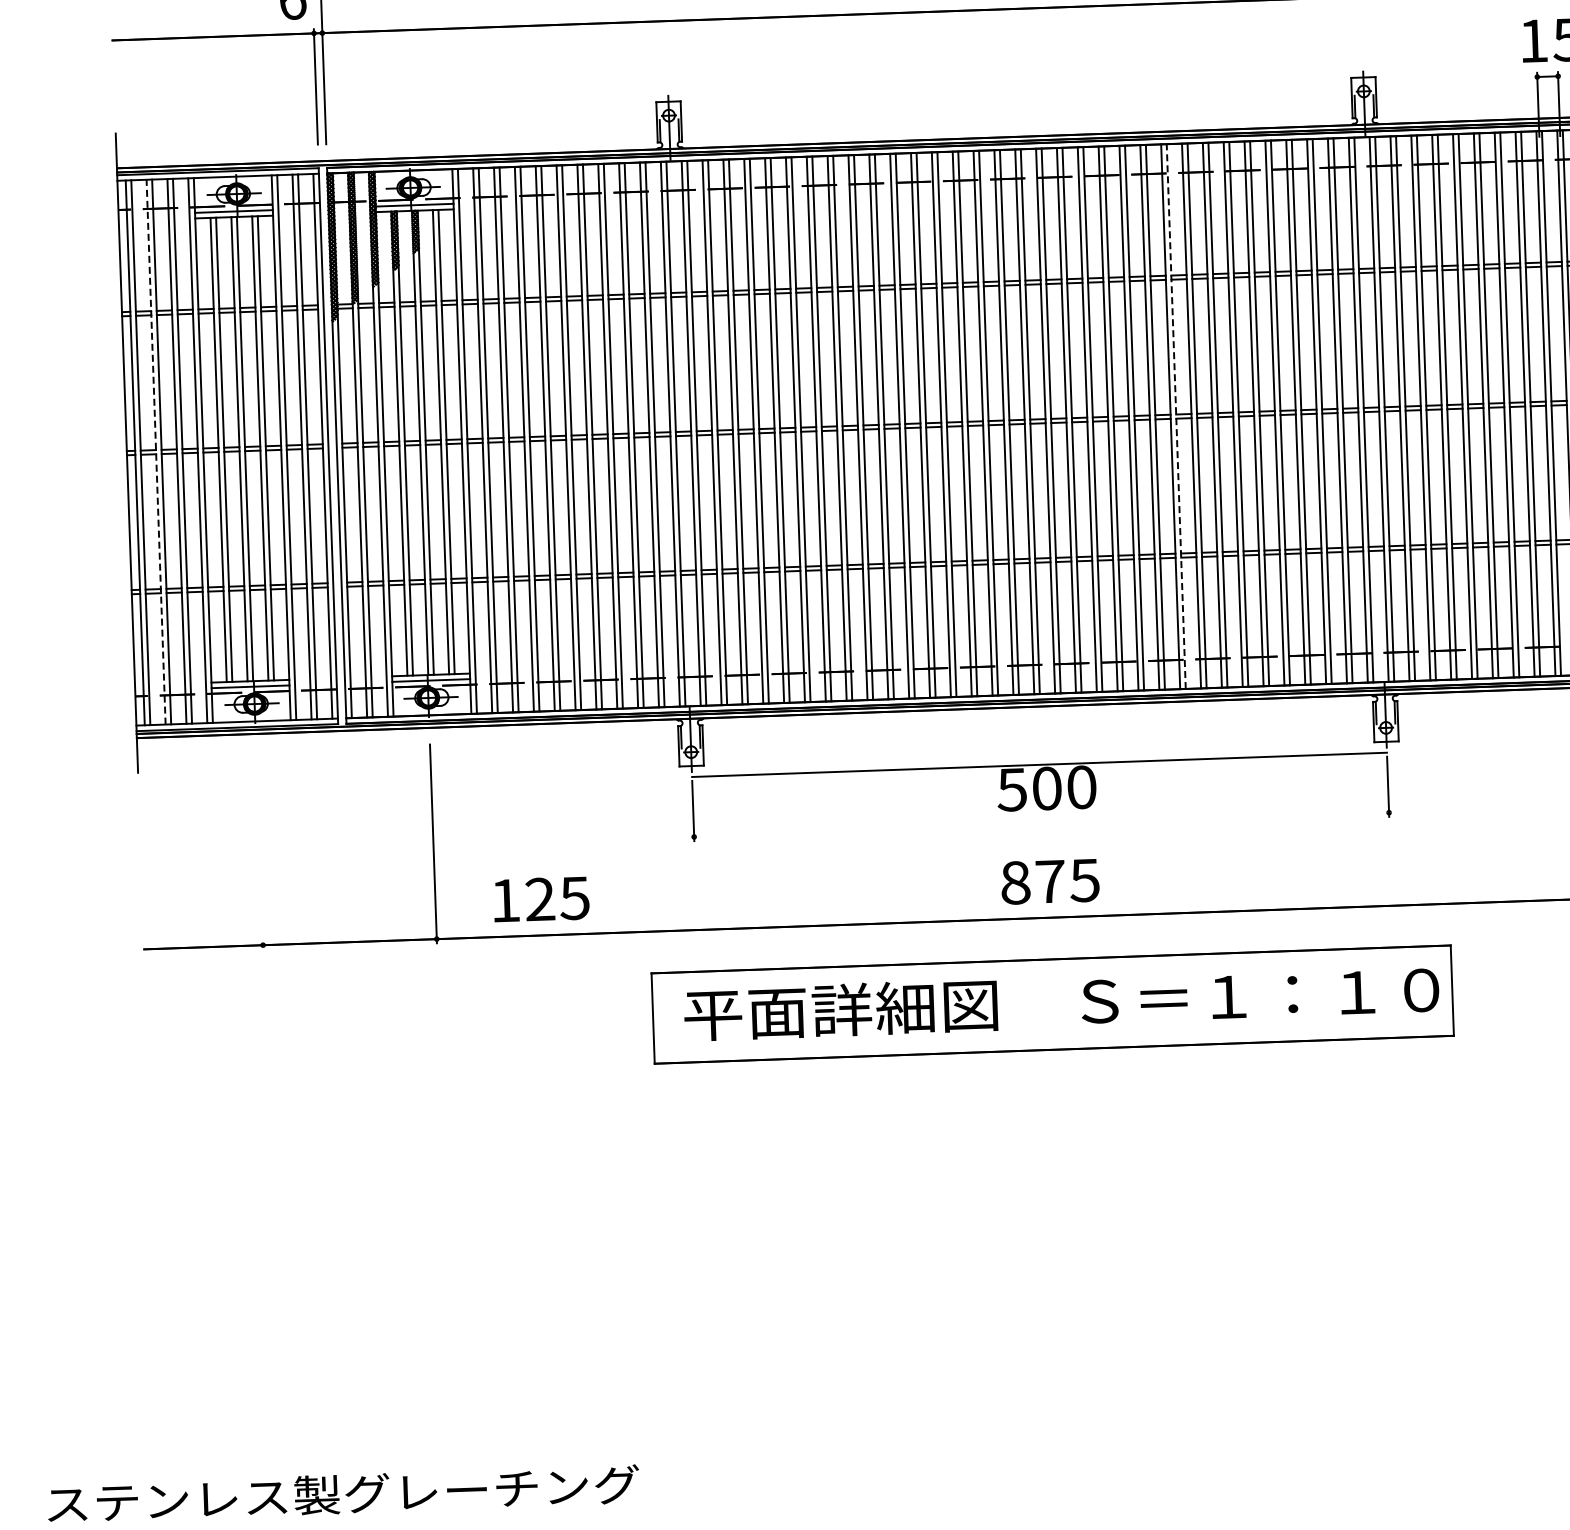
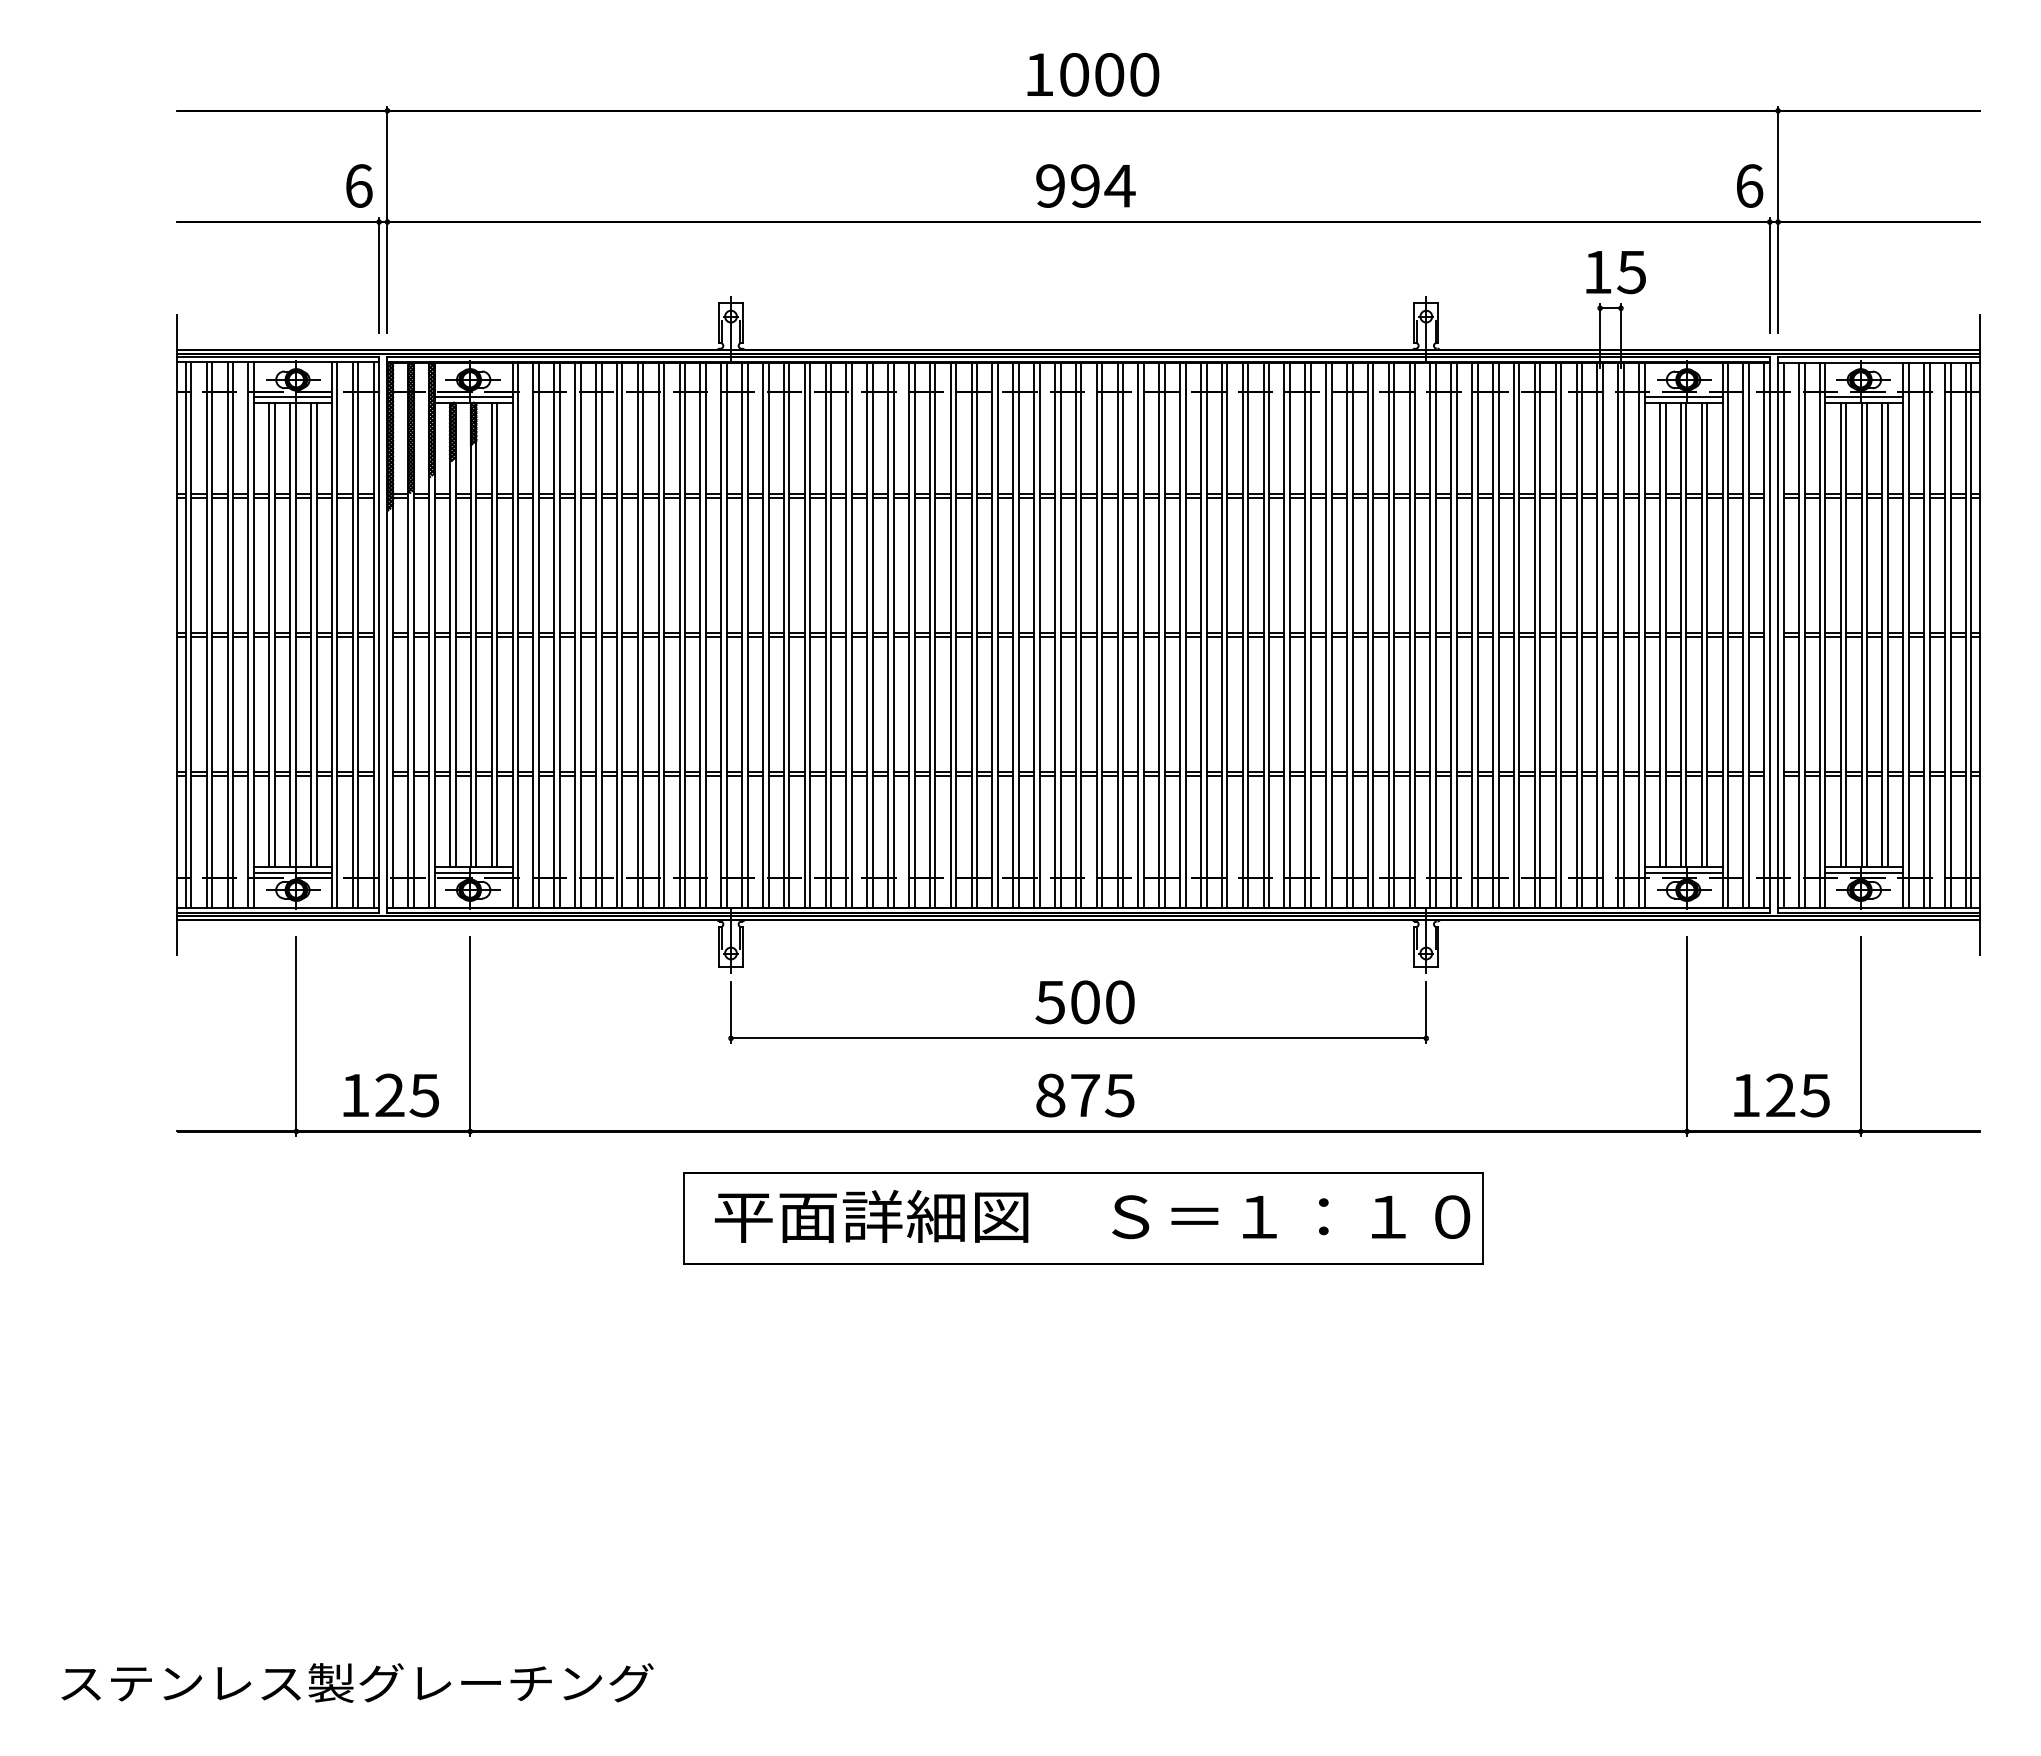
line: (1176, 417) -> (1227, 635), dashed -> solid
line: (155, 452) -> (206, 635), dashed -> solid
line: (1039, 765) -> (1078, 1038), moved
line: (259, 849) -> (296, 1035), added
text: (540, 899) -> (390, 1095), moved

